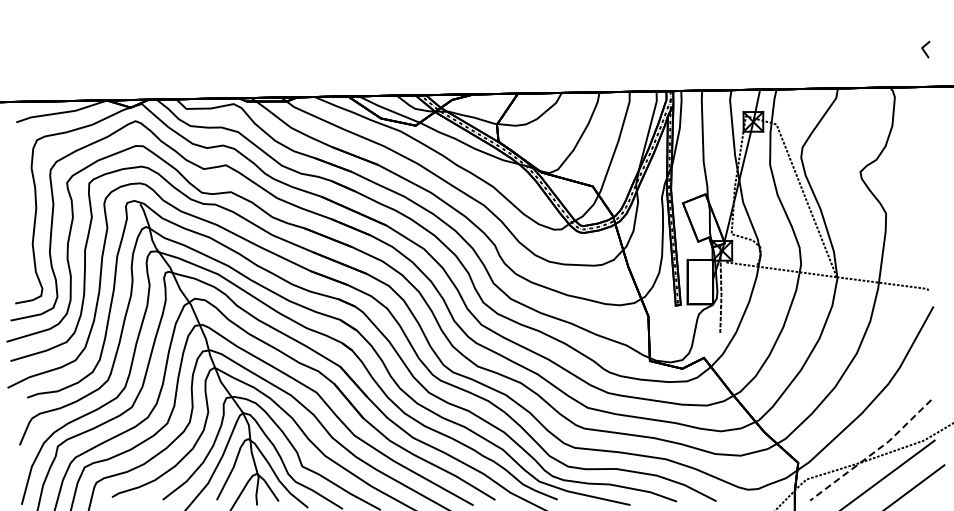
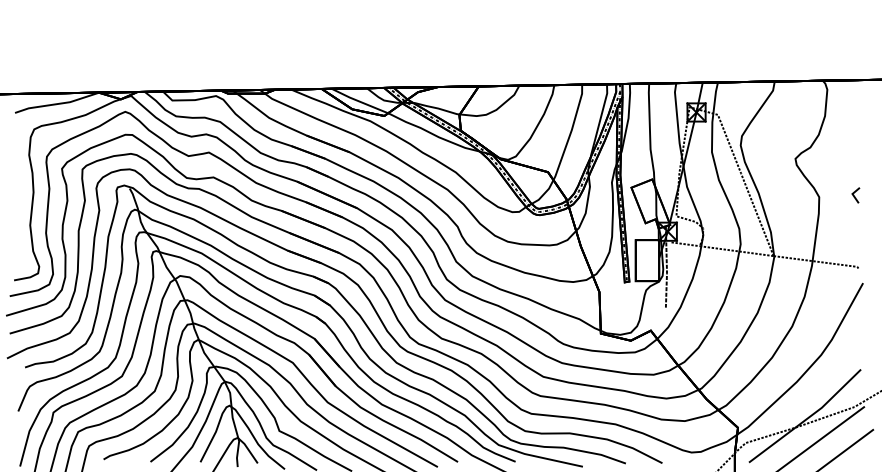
line: (924, 49) -> (854, 195), moved
line: (873, 452) -> (807, 418), dashed -> solid

